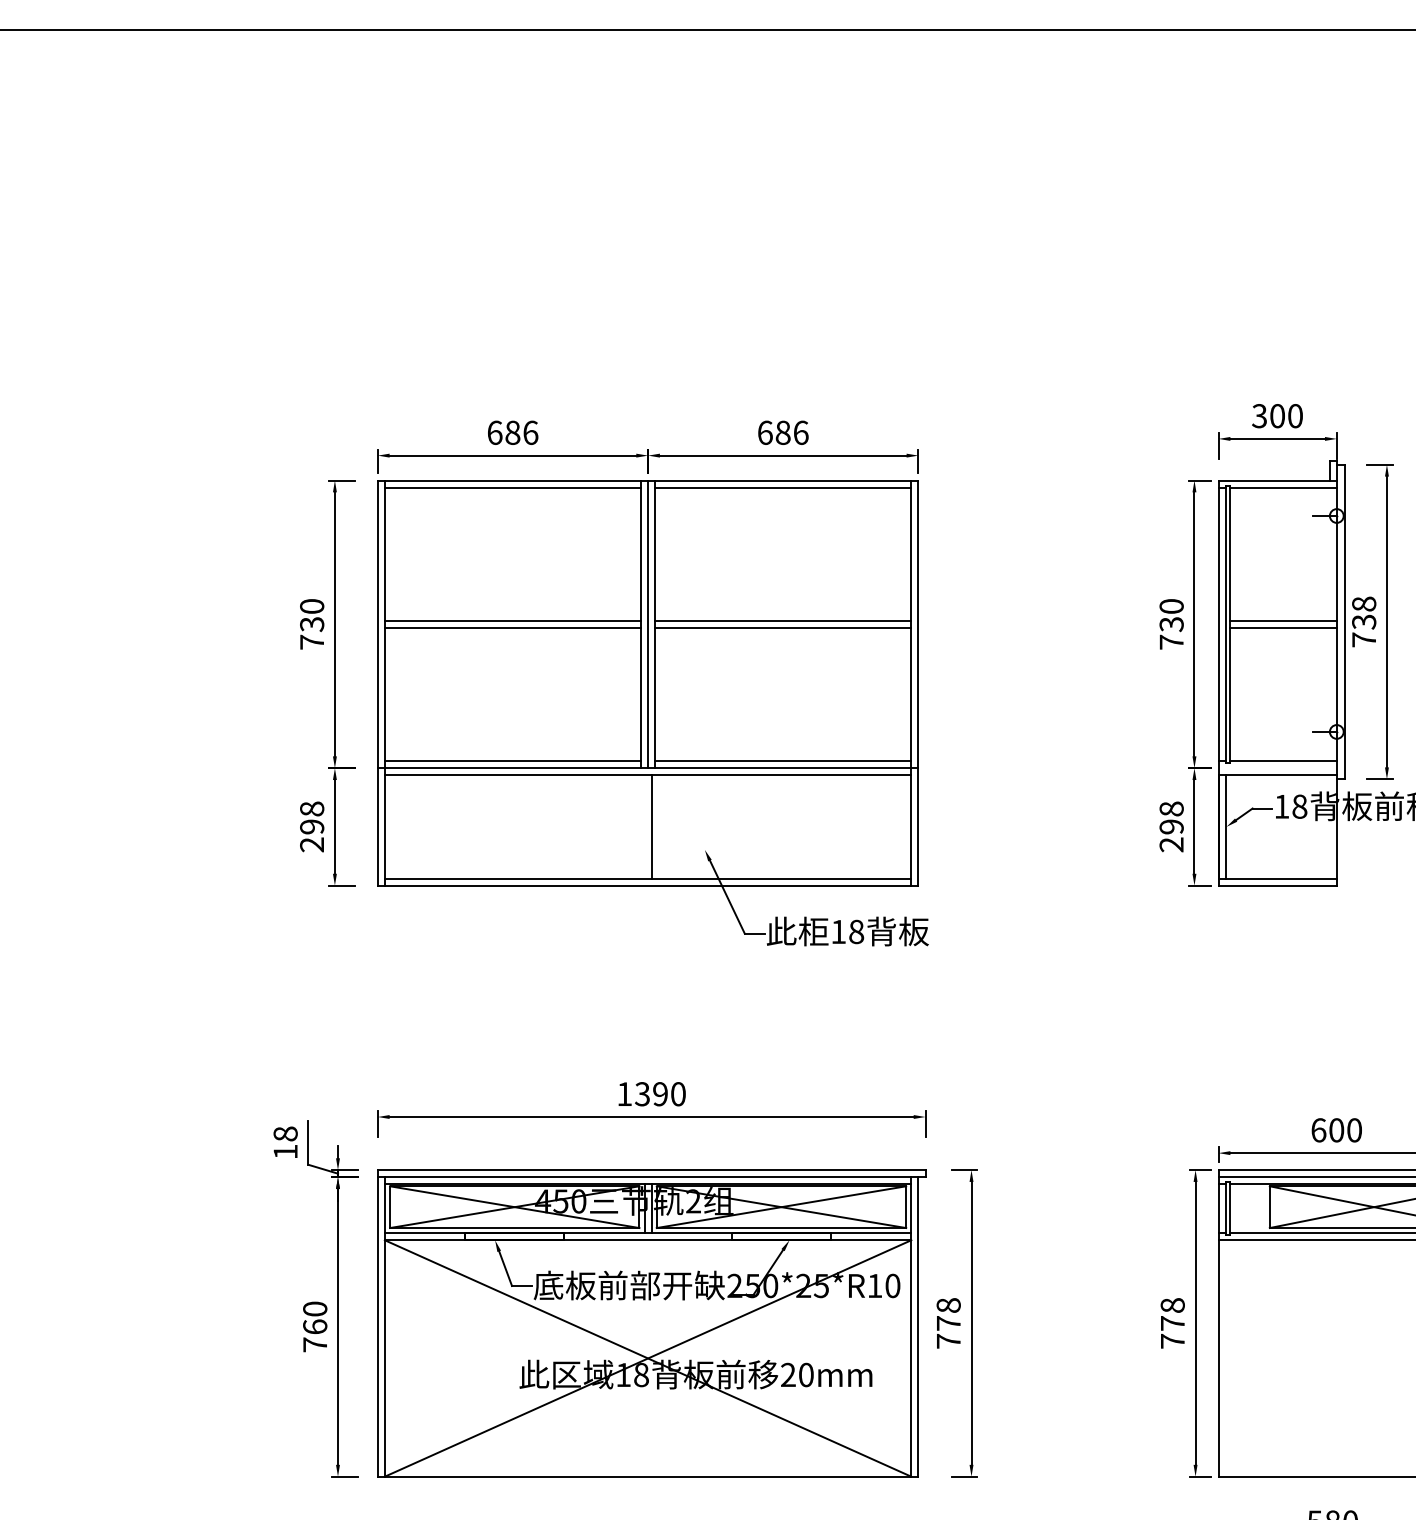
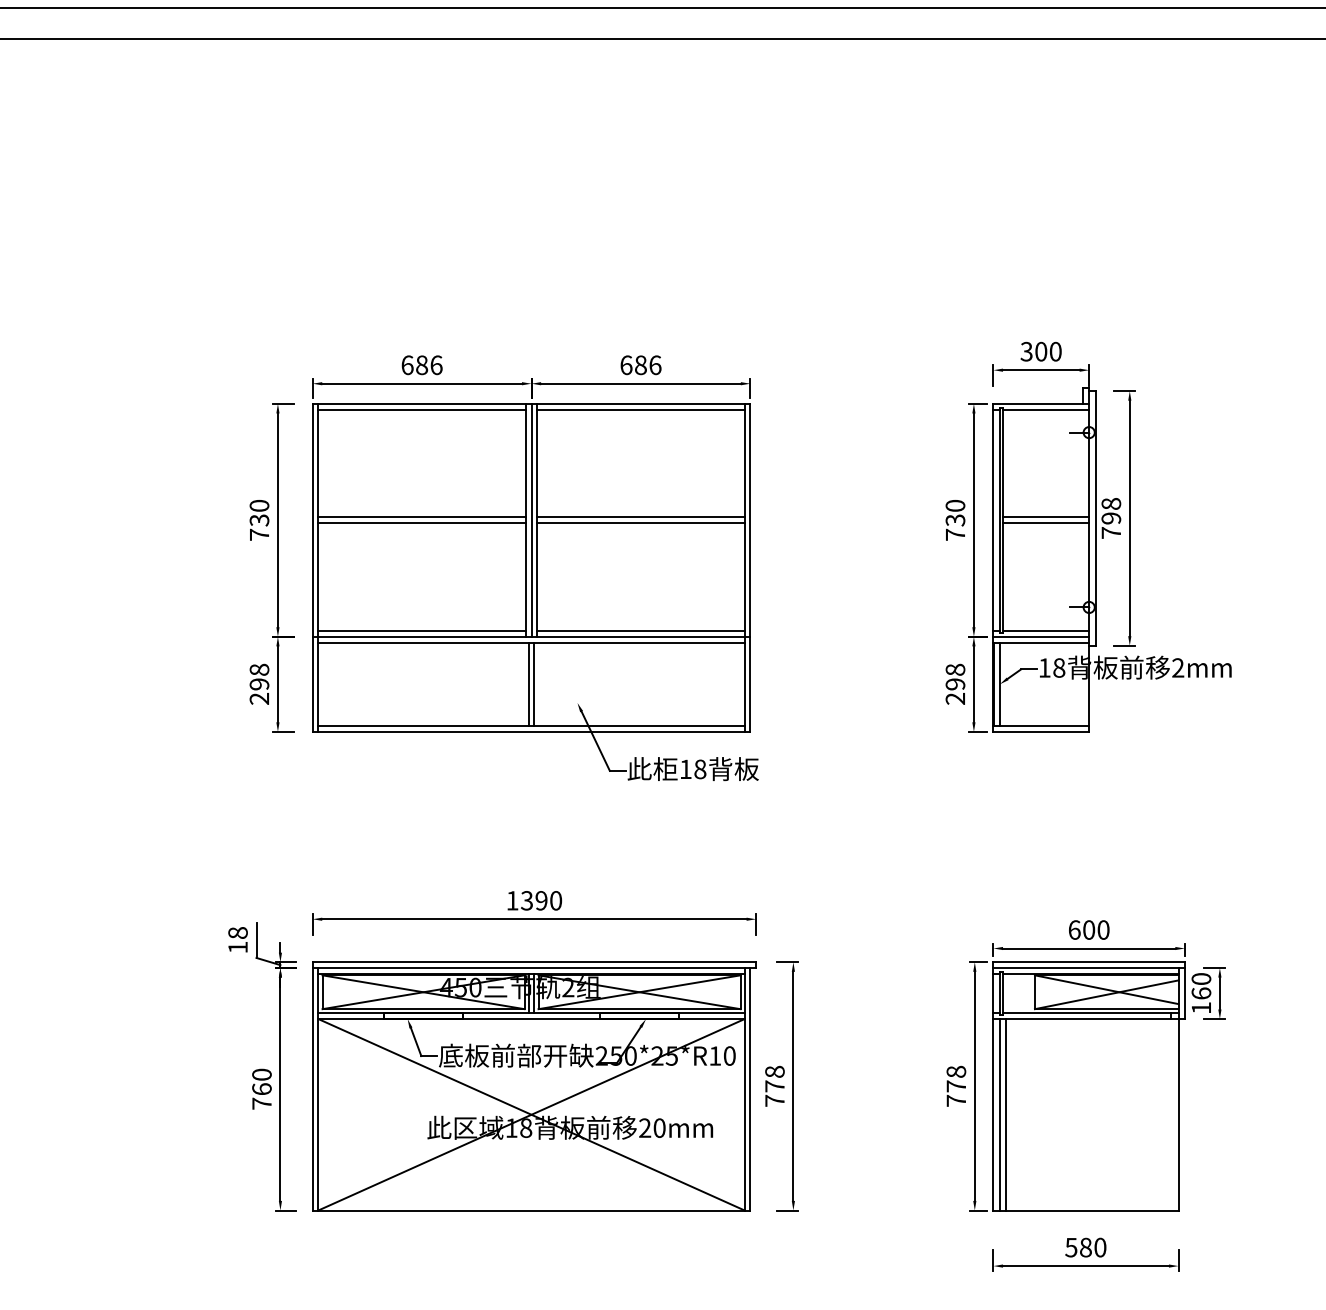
text: (1364, 622) -> (1111, 518), 738 -> 798
line: (1277, 767) -> (1041, 636), added
line: (644, 827) -> (528, 684), added
line: (1226, 1358) -> (999, 1114), added
line: (1233, 1358) -> (1005, 1114), added

